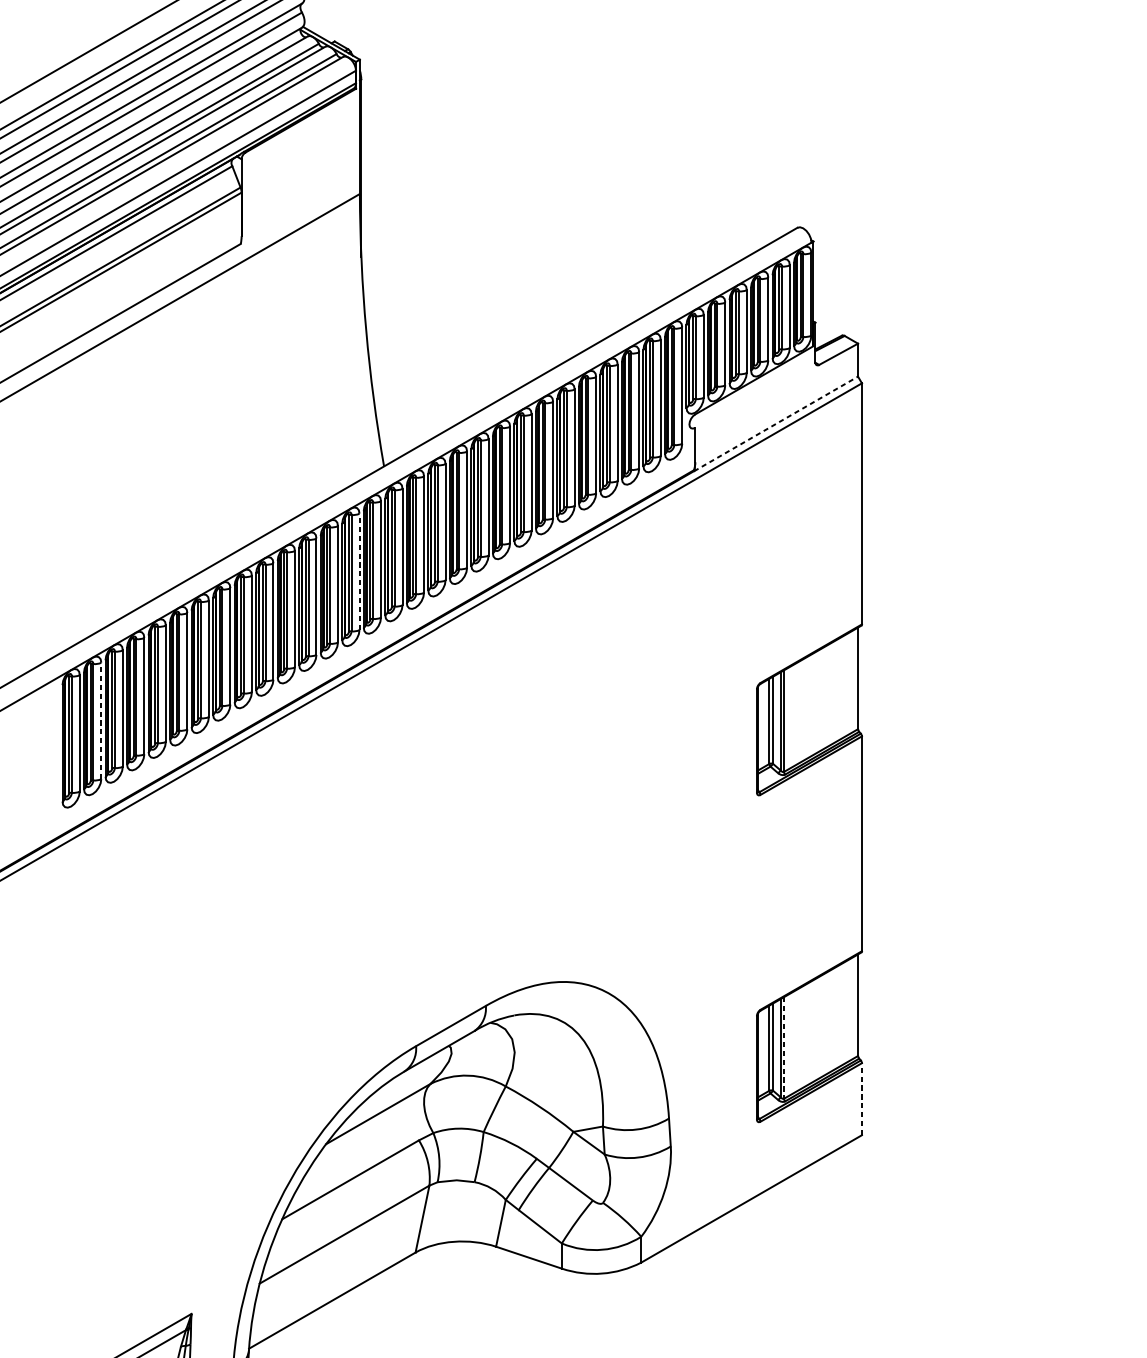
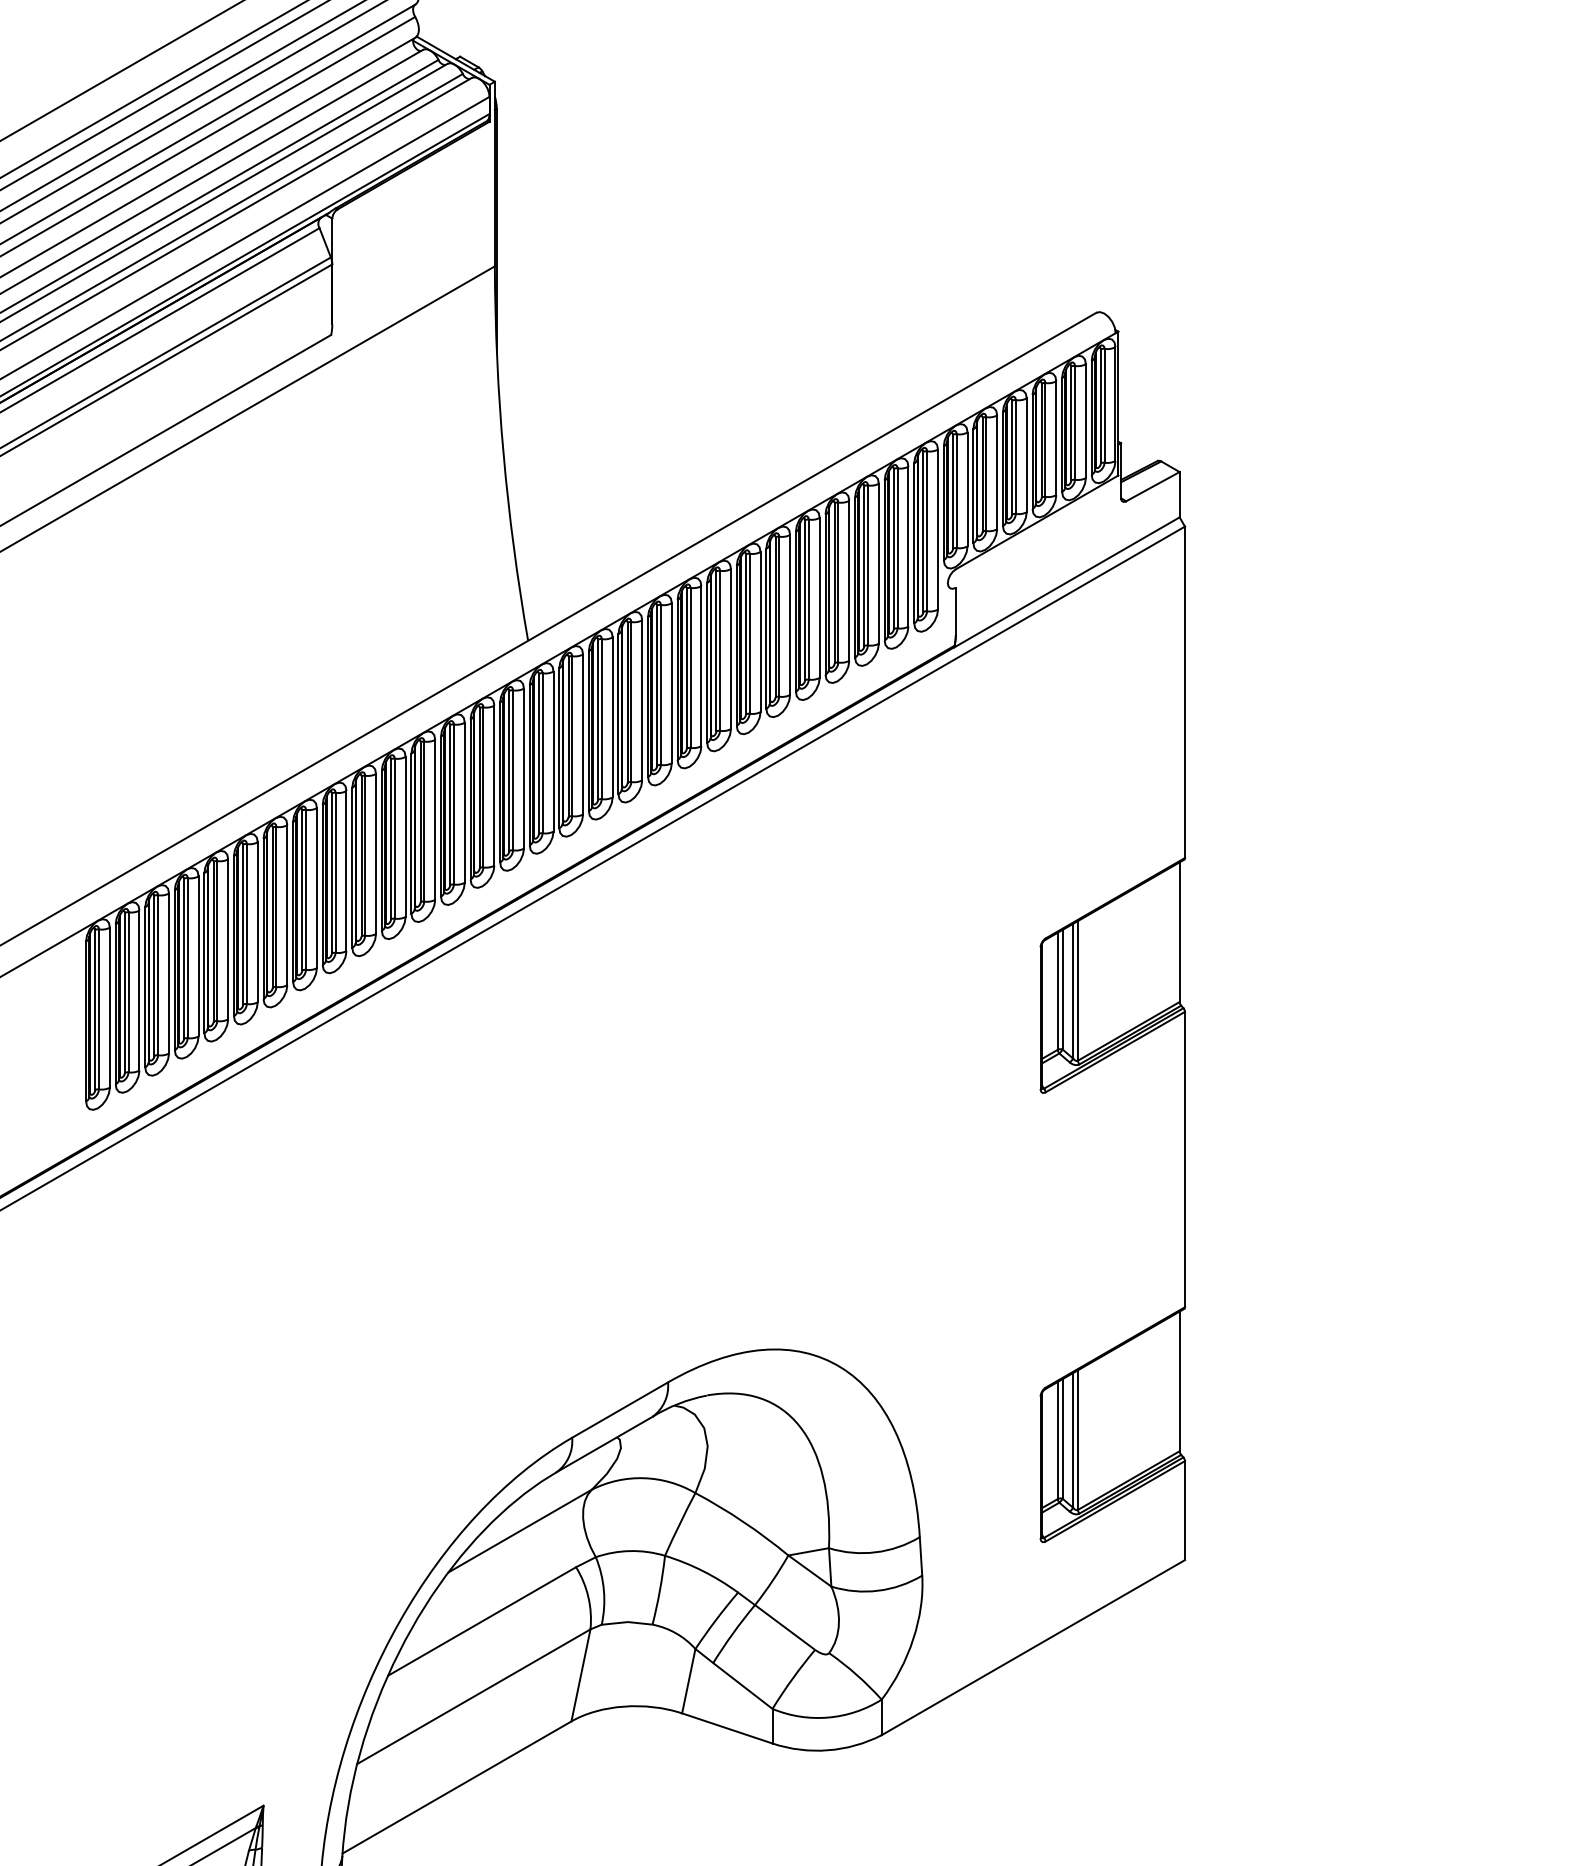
line: (776, 424) -> (1067, 582), dashed -> solid
line: (359, 571) -> (494, 785), dashed -> solid
line: (101, 720) -> (139, 990), dashed -> solid
line: (783, 1048) -> (1077, 1440), dashed -> solid
line: (861, 1099) -> (1184, 1510), dashed -> solid

